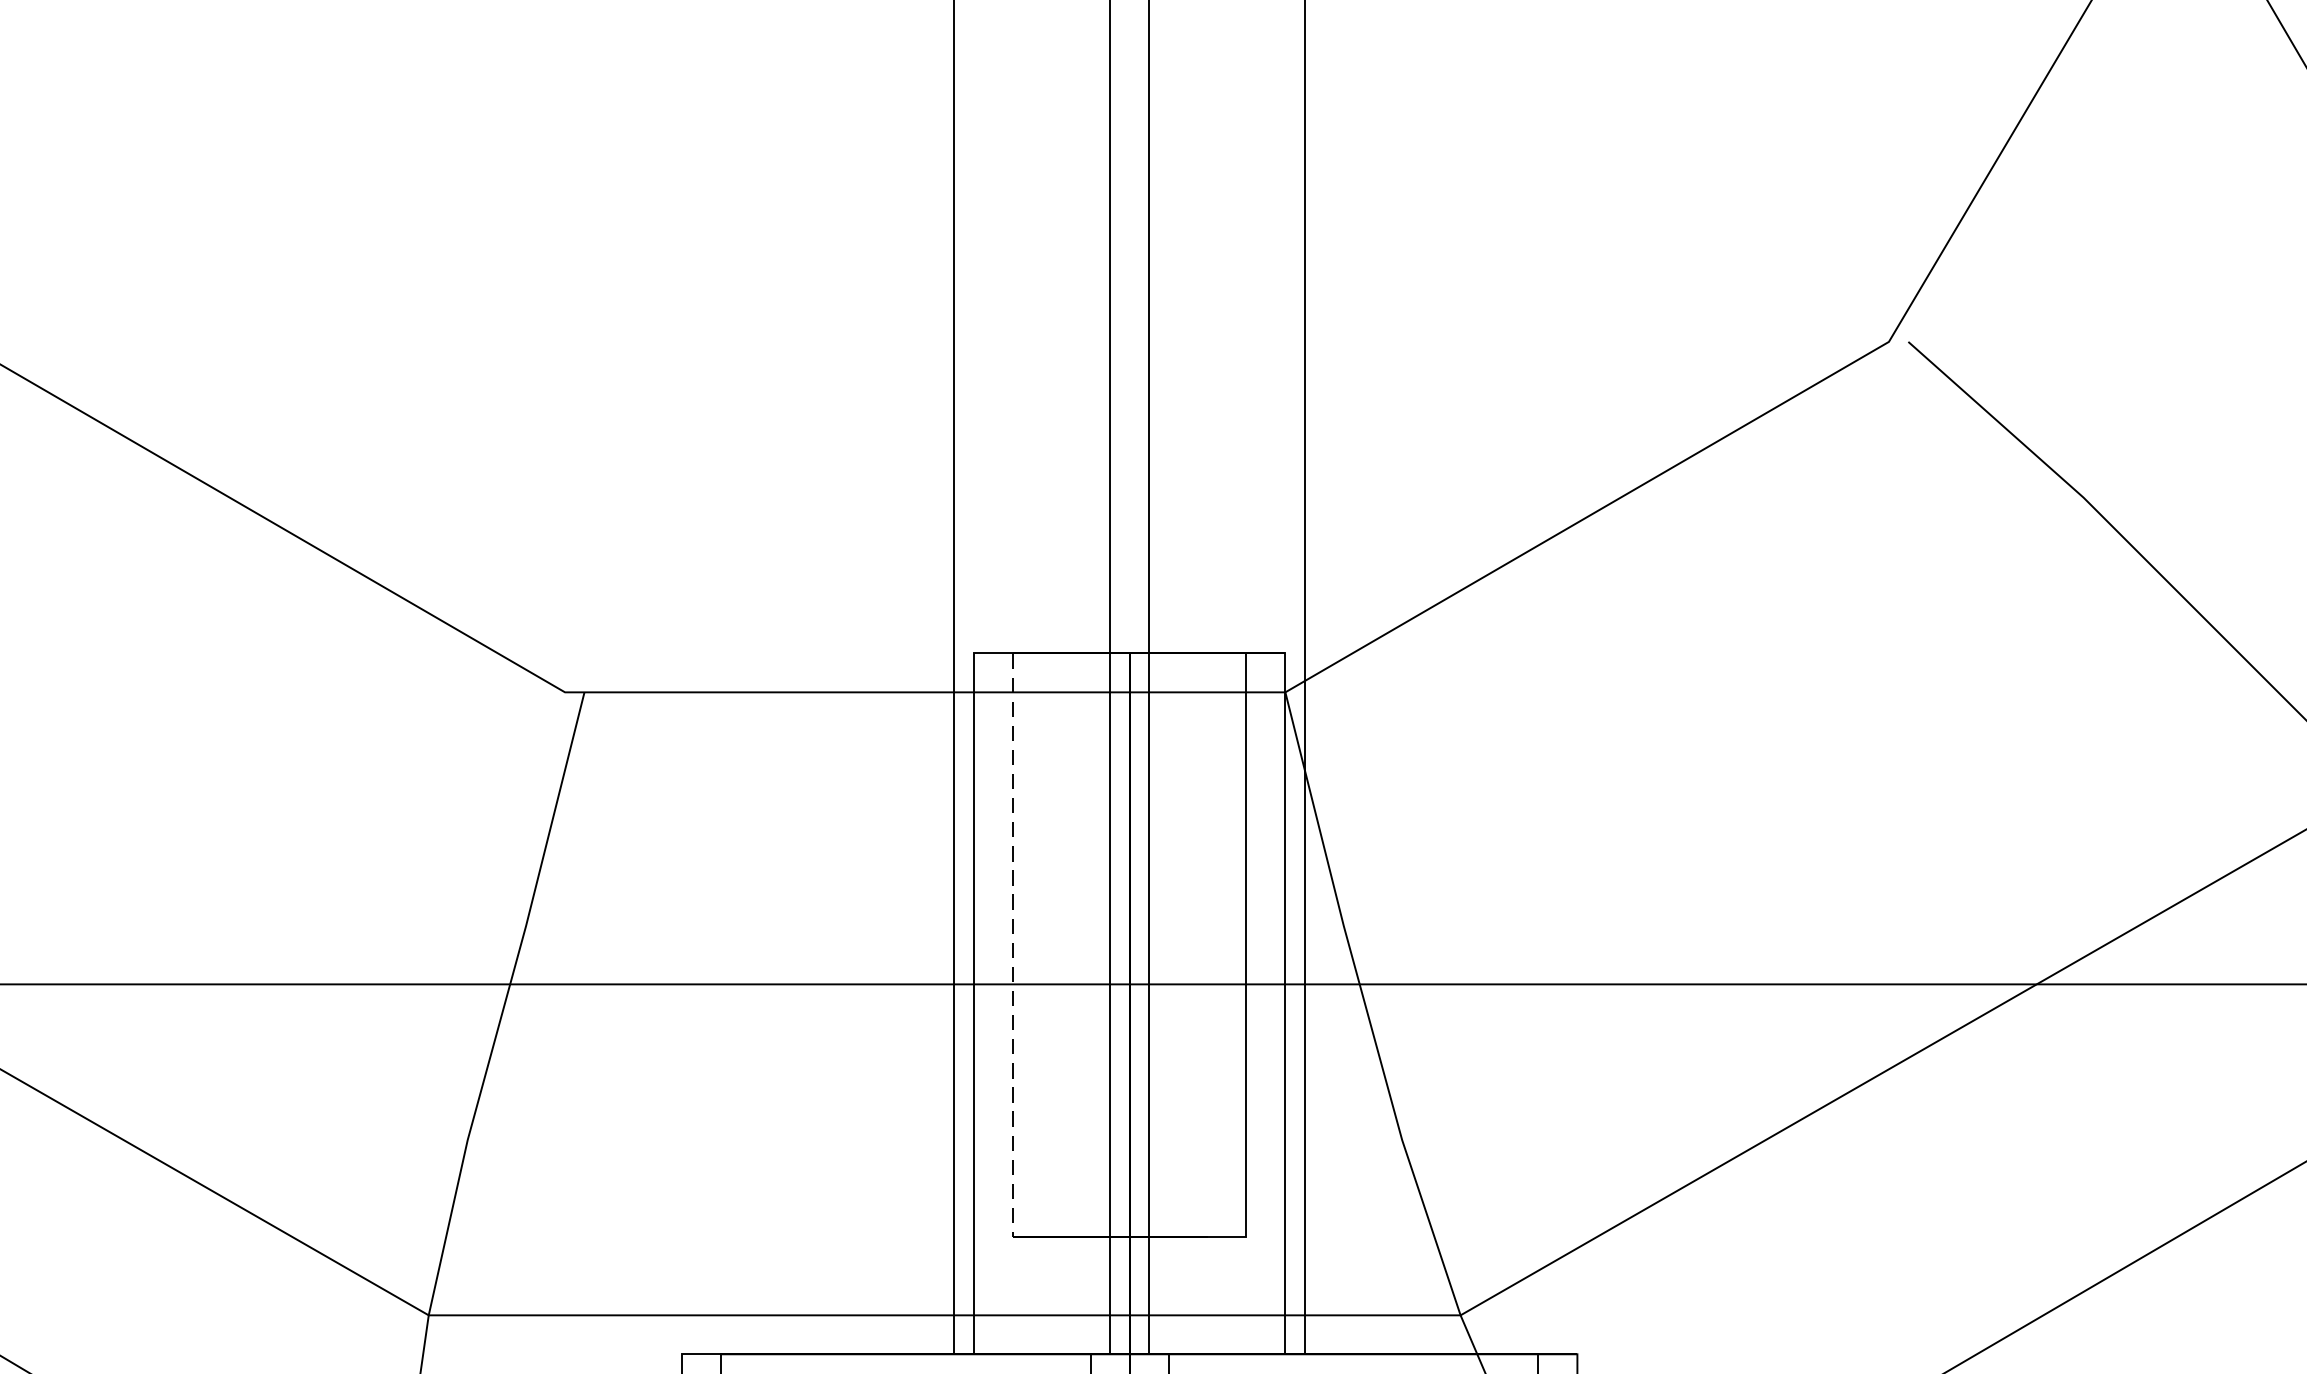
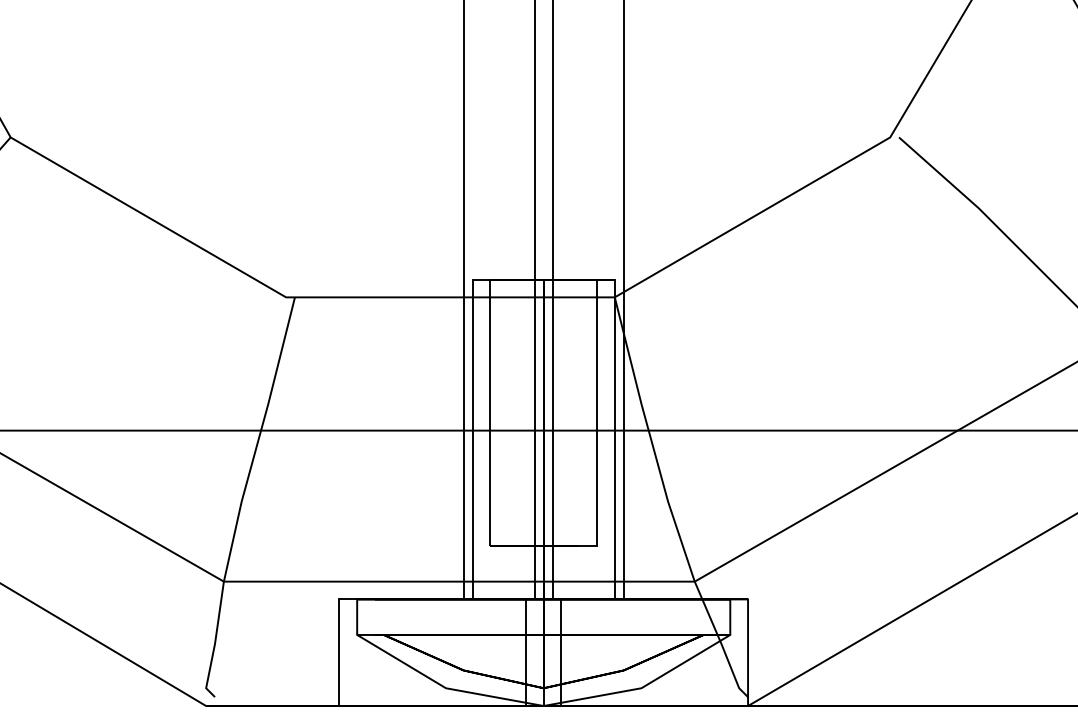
line: (1012, 946) -> (490, 413), dashed -> solid

